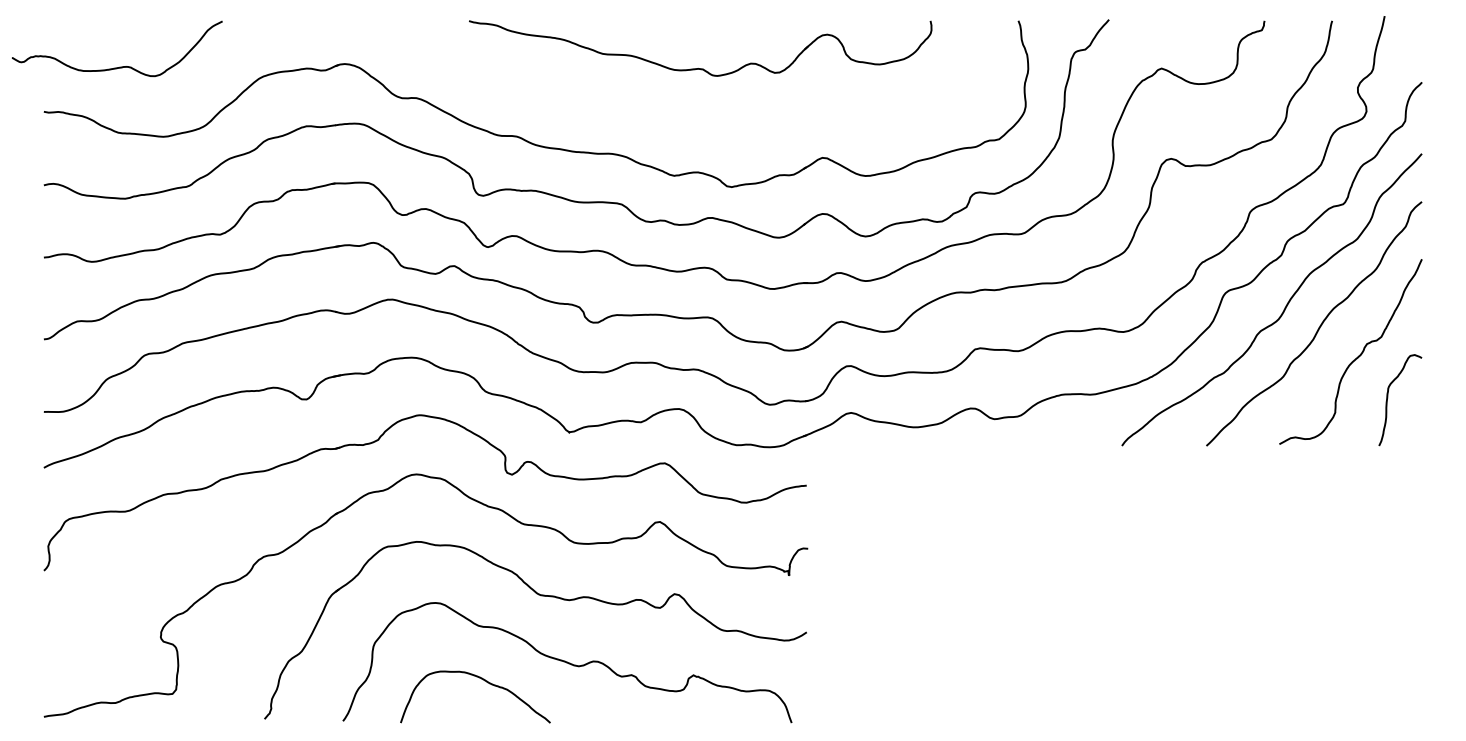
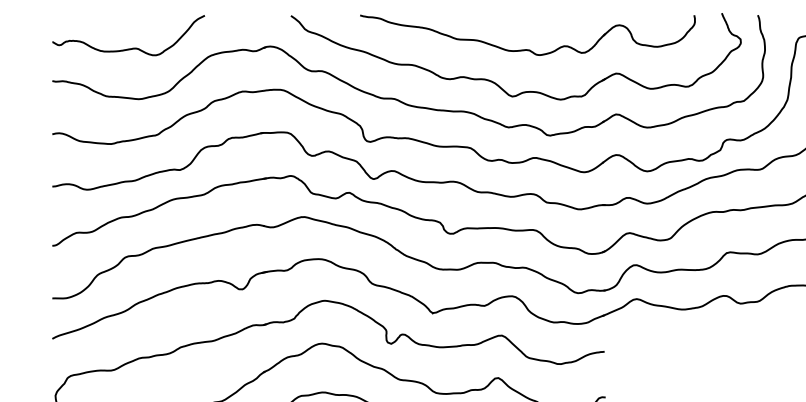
curve: (119, 66) -> (130, 48), moved
part: (655, 113) -> (495, 82), added

